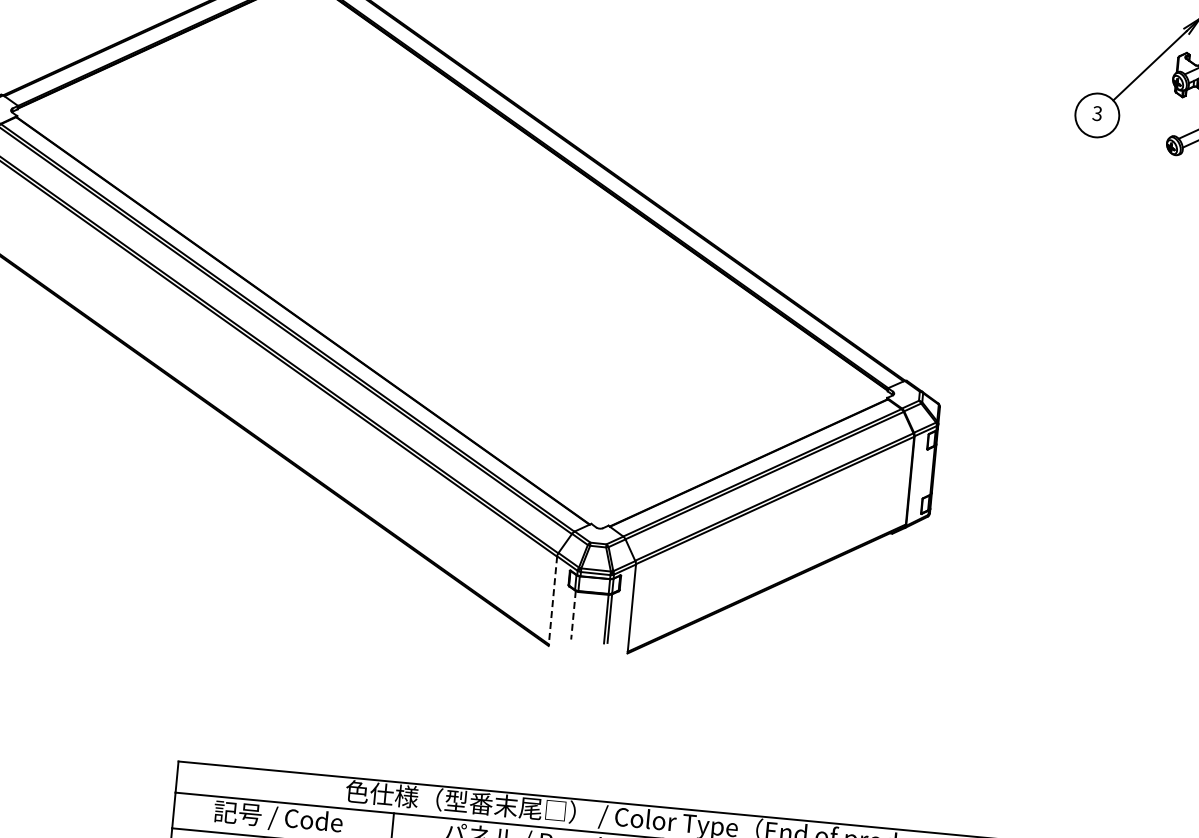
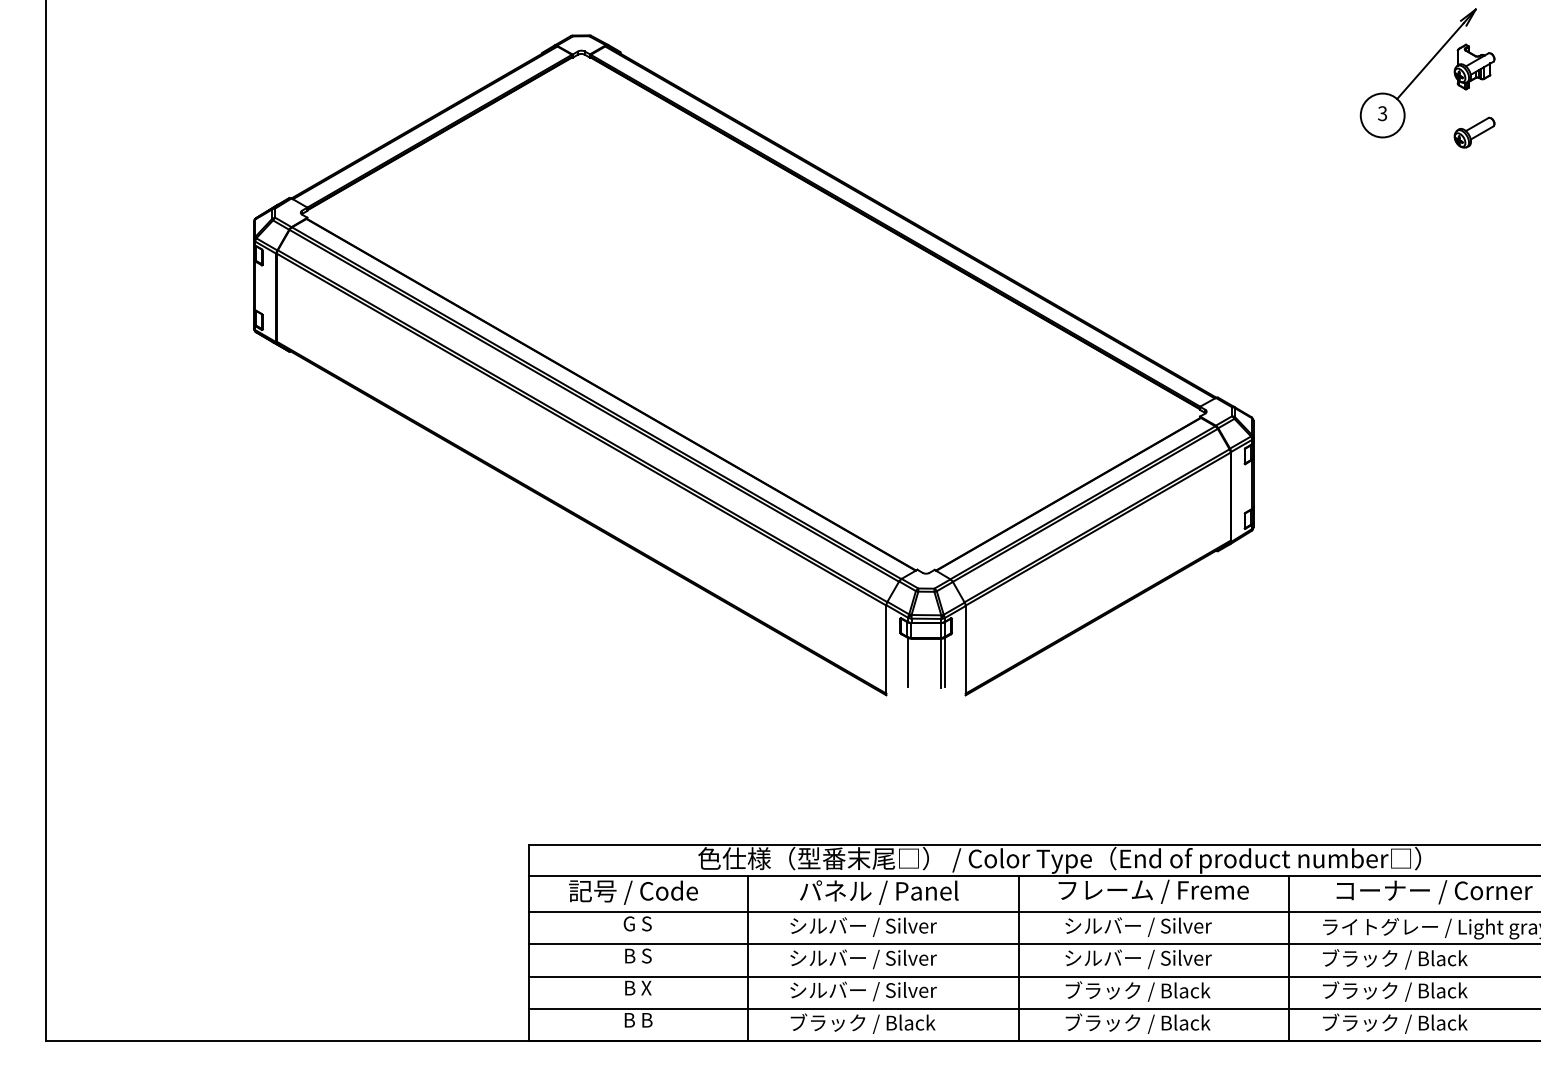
line: (552, 601) -> (886, 650), dashed -> solid
line: (573, 615) -> (908, 662), dashed -> solid

